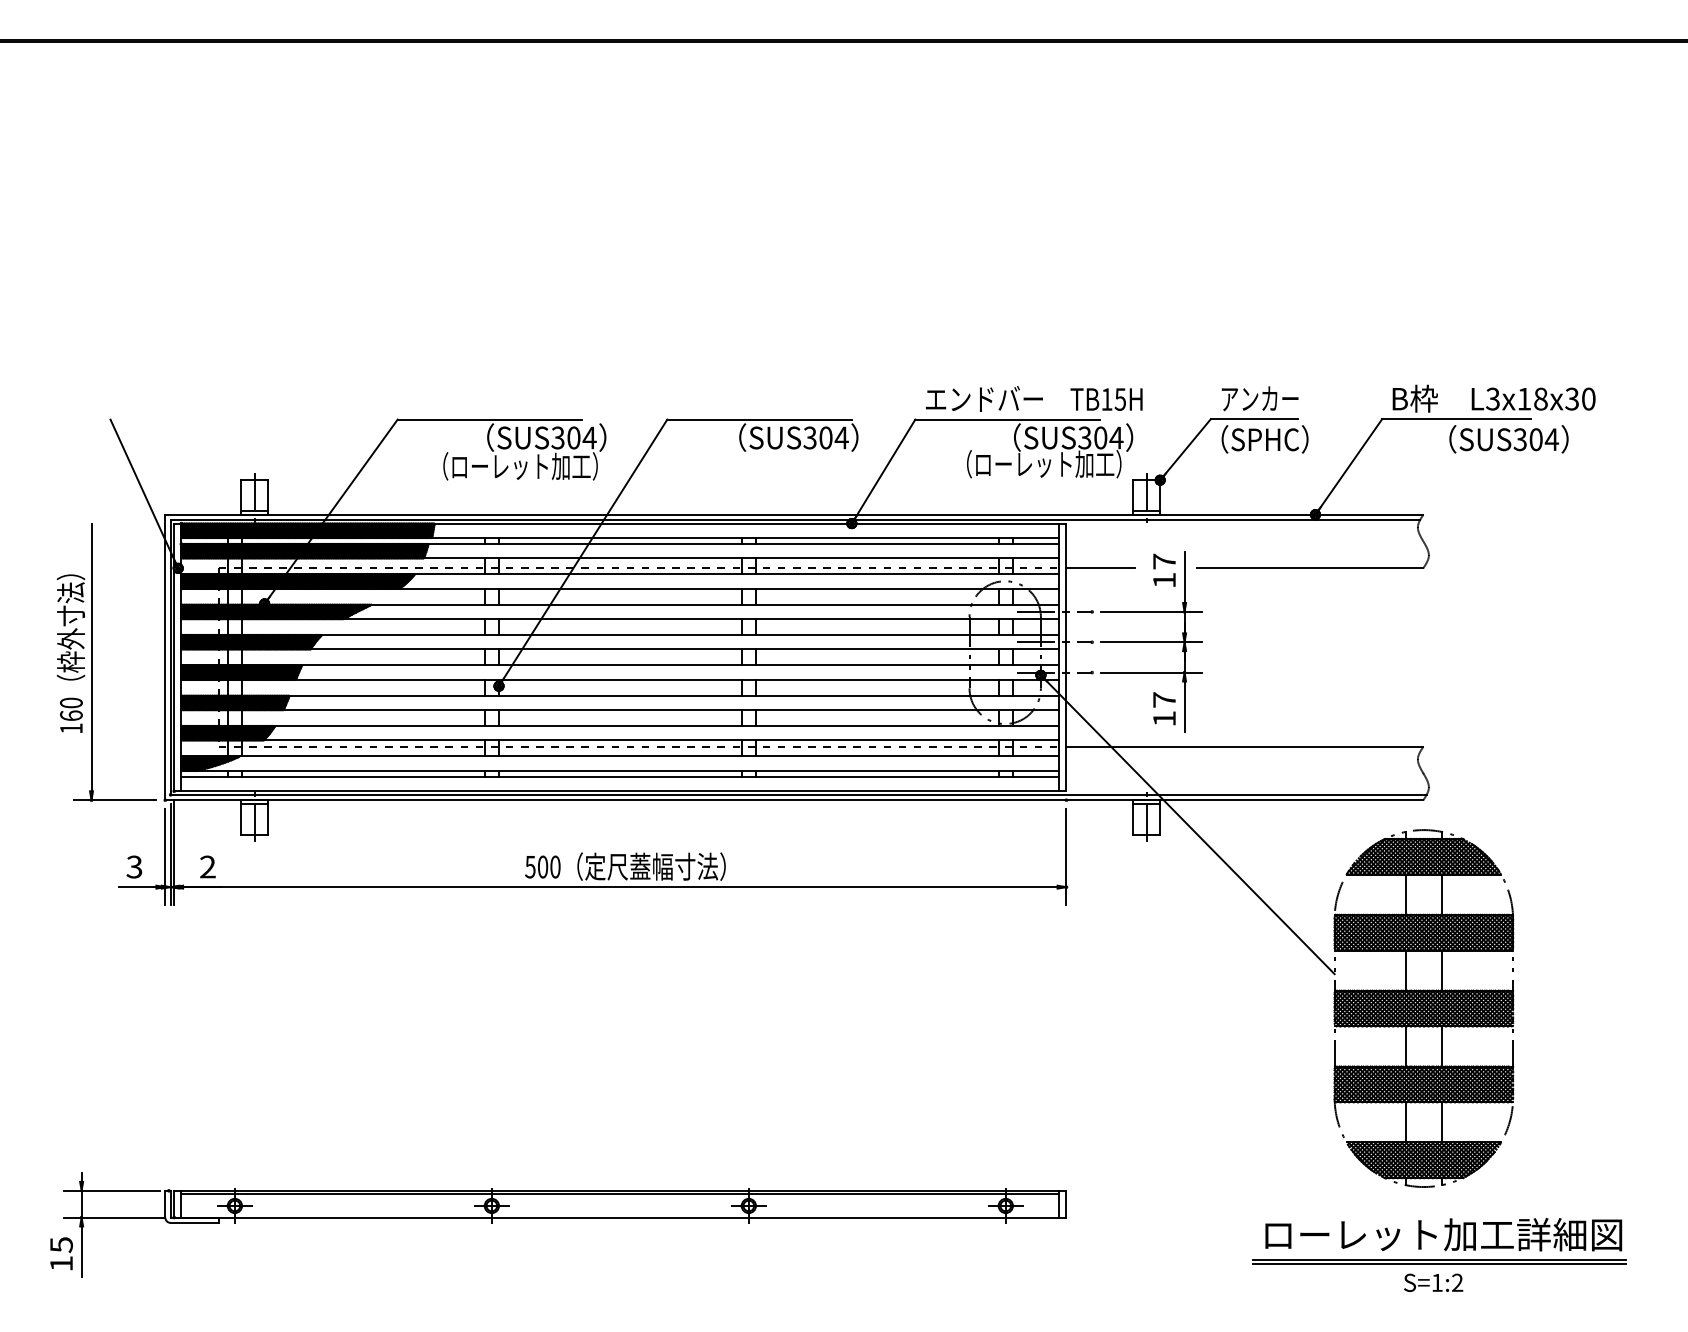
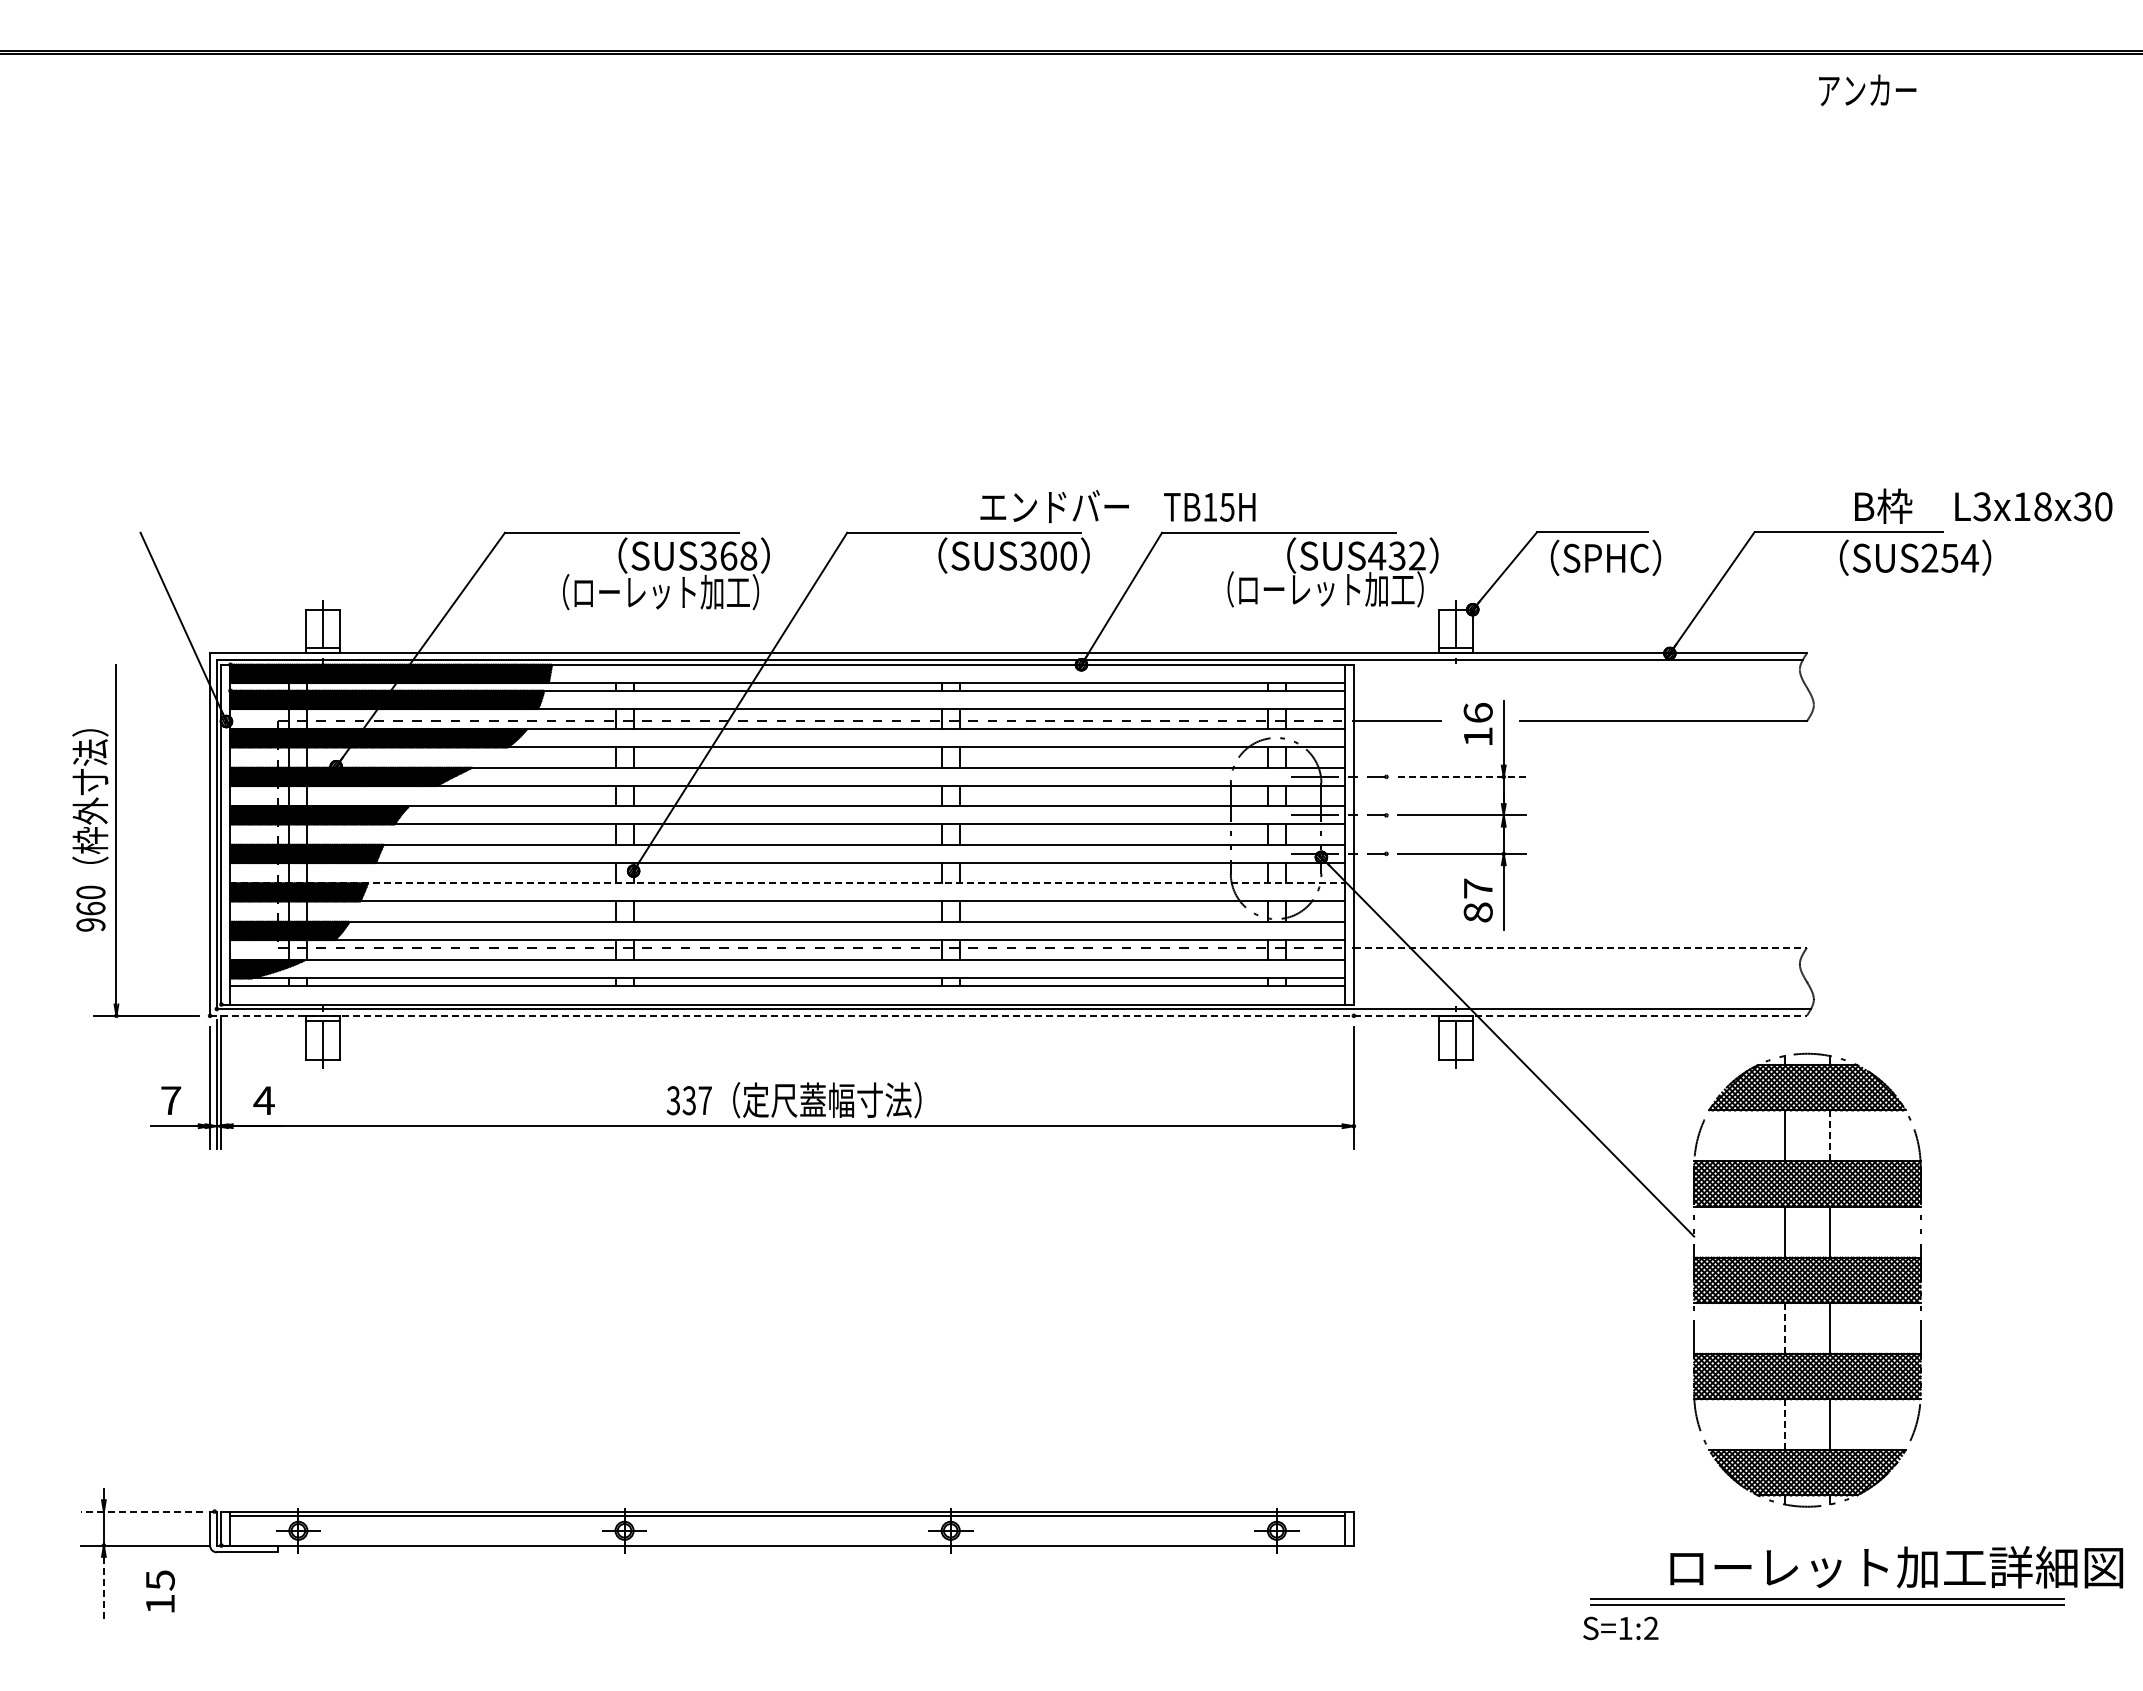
text: (1033, 398) -> (1117, 506), moved
text: (1260, 398) -> (1867, 90), moved
text: (1494, 398) -> (1983, 505), moved
text: (581, 437) -> (738, 555), SUS304 -> SUS368
text: (841, 437) -> (1068, 555), SUS304 -> SUS300
text: (1100, 437) -> (1397, 555), SUS304 -> SUS432
text: (1527, 439) -> (1939, 557), SUS304 -> SUS254
text: (1163, 561) -> (1477, 712), 17 -> 16
line: (1152, 611) -> (1462, 776), solid -> dashed
line: (621, 695) -> (788, 883), solid -> dashed
text: (1163, 718) -> (1477, 912), 17 -> 87
text: (71, 728) -> (90, 924), 160 -> 960
line: (1245, 746) -> (1580, 947), solid -> dashed
line: (794, 799) -> (1008, 1015), solid -> dashed
text: (134, 866) -> (170, 1100), 3 -> 7
text: (207, 866) -> (263, 1100), 2 -> 4
text: (543, 866) -> (689, 1100), 500 -> 337
line: (1442, 894) -> (1830, 1135), solid -> dashed
line: (1405, 1045) -> (1784, 1327), solid -> dashed
line: (1405, 1122) -> (1784, 1424), solid -> dashed
line: (111, 1190) -> (141, 1511), solid -> dashed
text: (1443, 1234) -> (1896, 1567), moved
line: (81, 1252) -> (103, 1589), solid -> dashed
text: (61, 1253) -> (160, 1591), moved
text: (1433, 1282) -> (1620, 1628), moved

